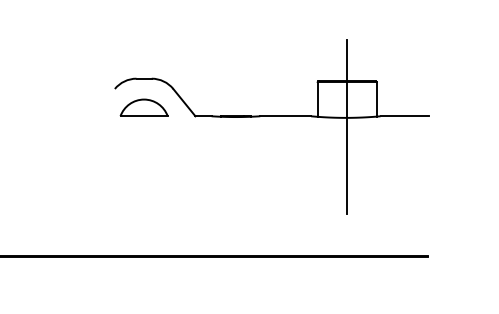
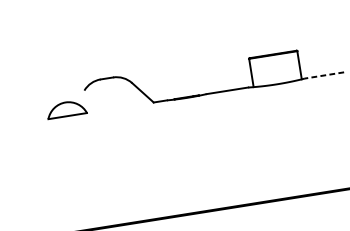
part: (143, 107) -> (66, 109), moved
line: (404, 116) -> (324, 75), solid -> dashed
line: (347, 126) -> (279, 91), removed

